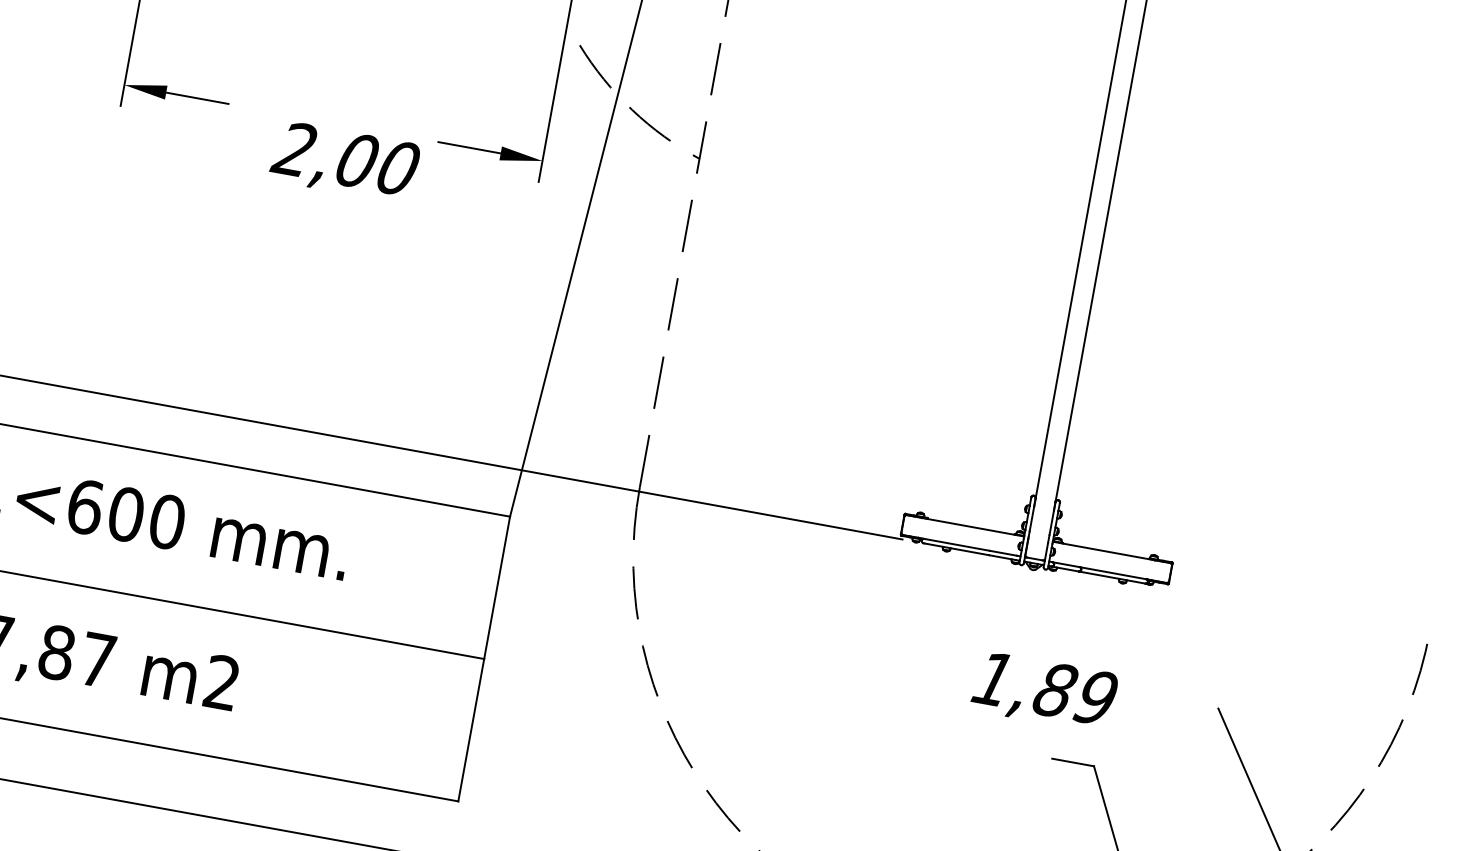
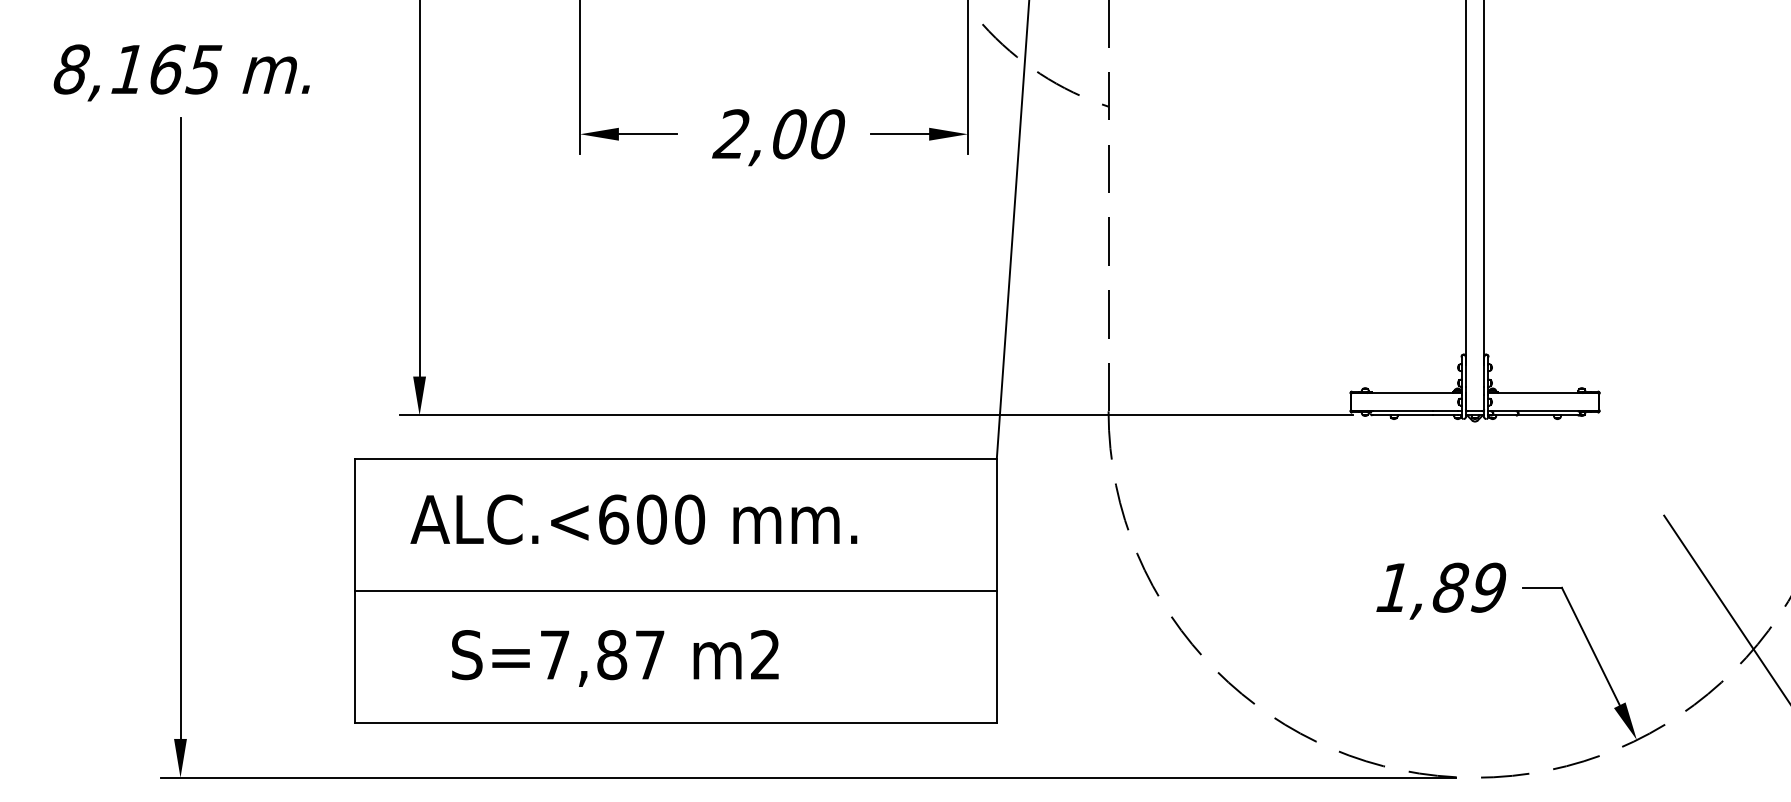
text: (344, 162) -> (778, 137), moved
text: (1044, 691) -> (1441, 590), moved

